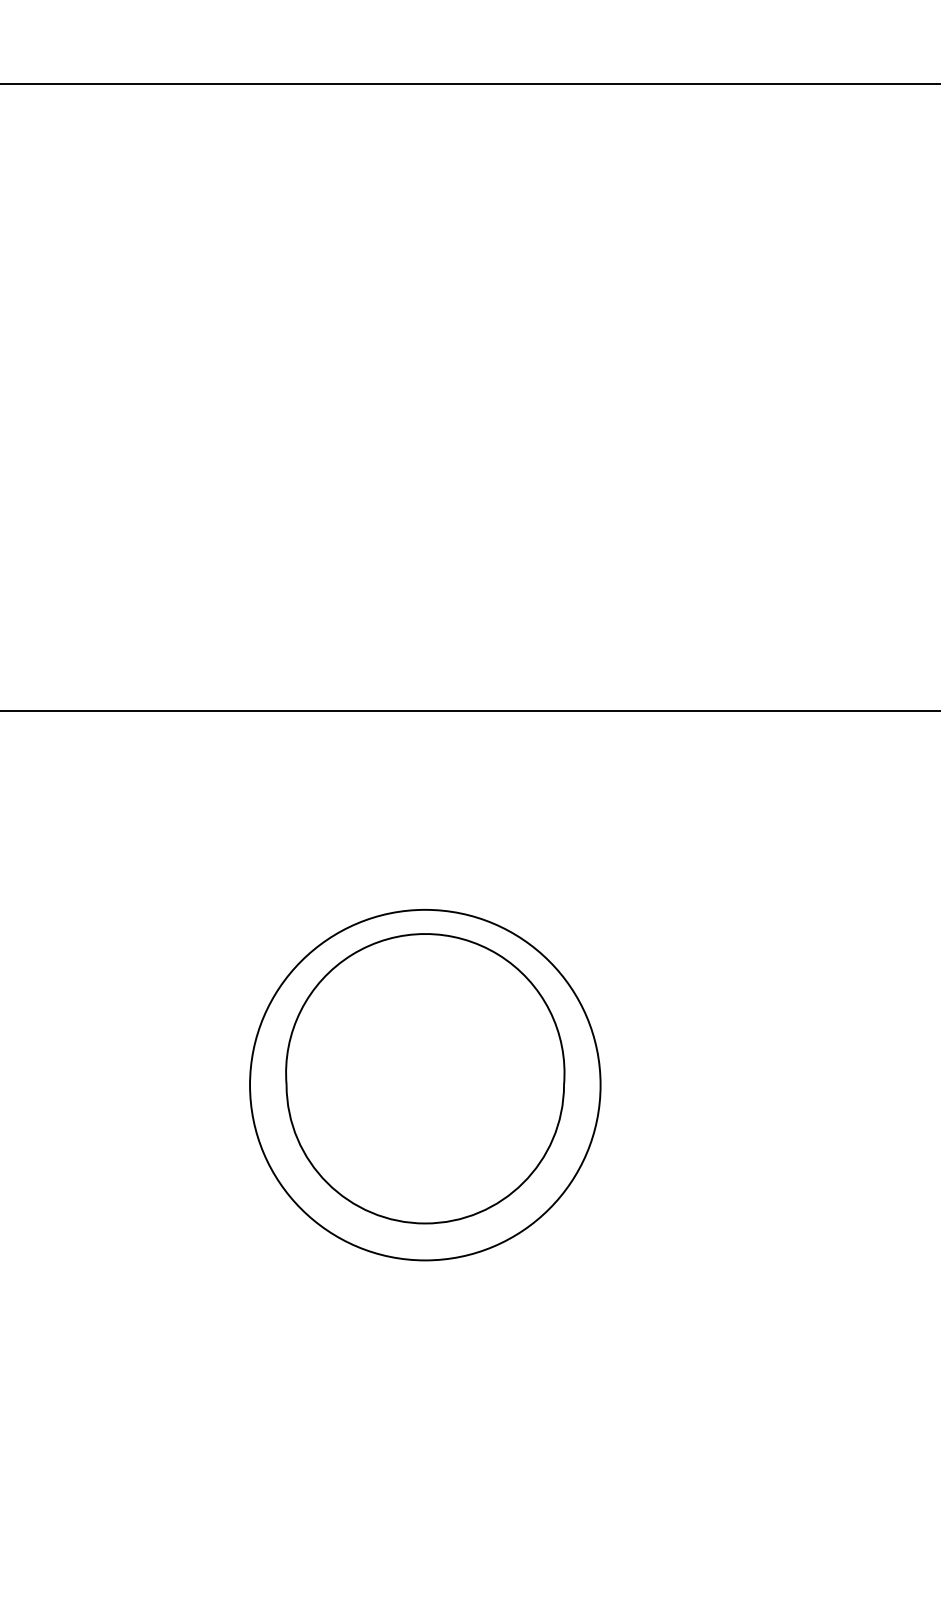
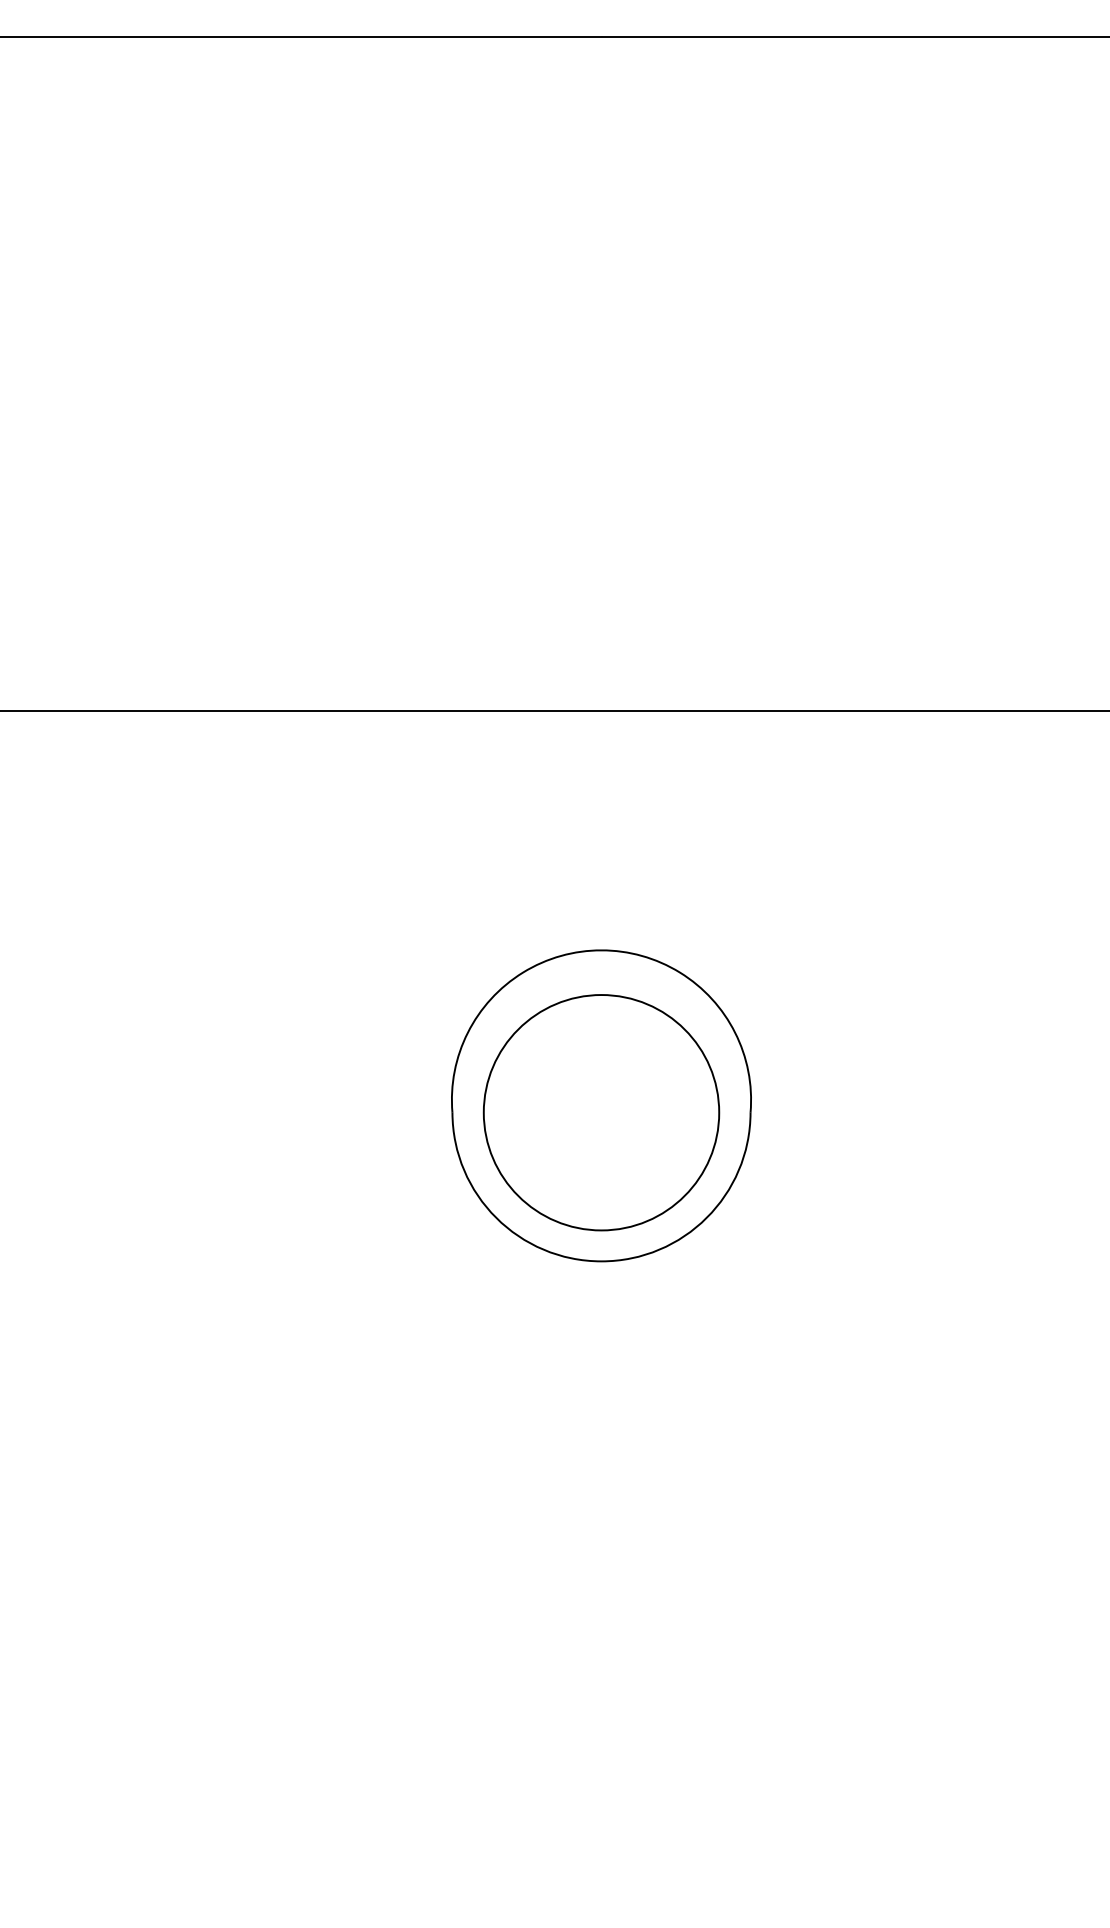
circle: (425, 1084) -> (601, 1112), size x0.62

